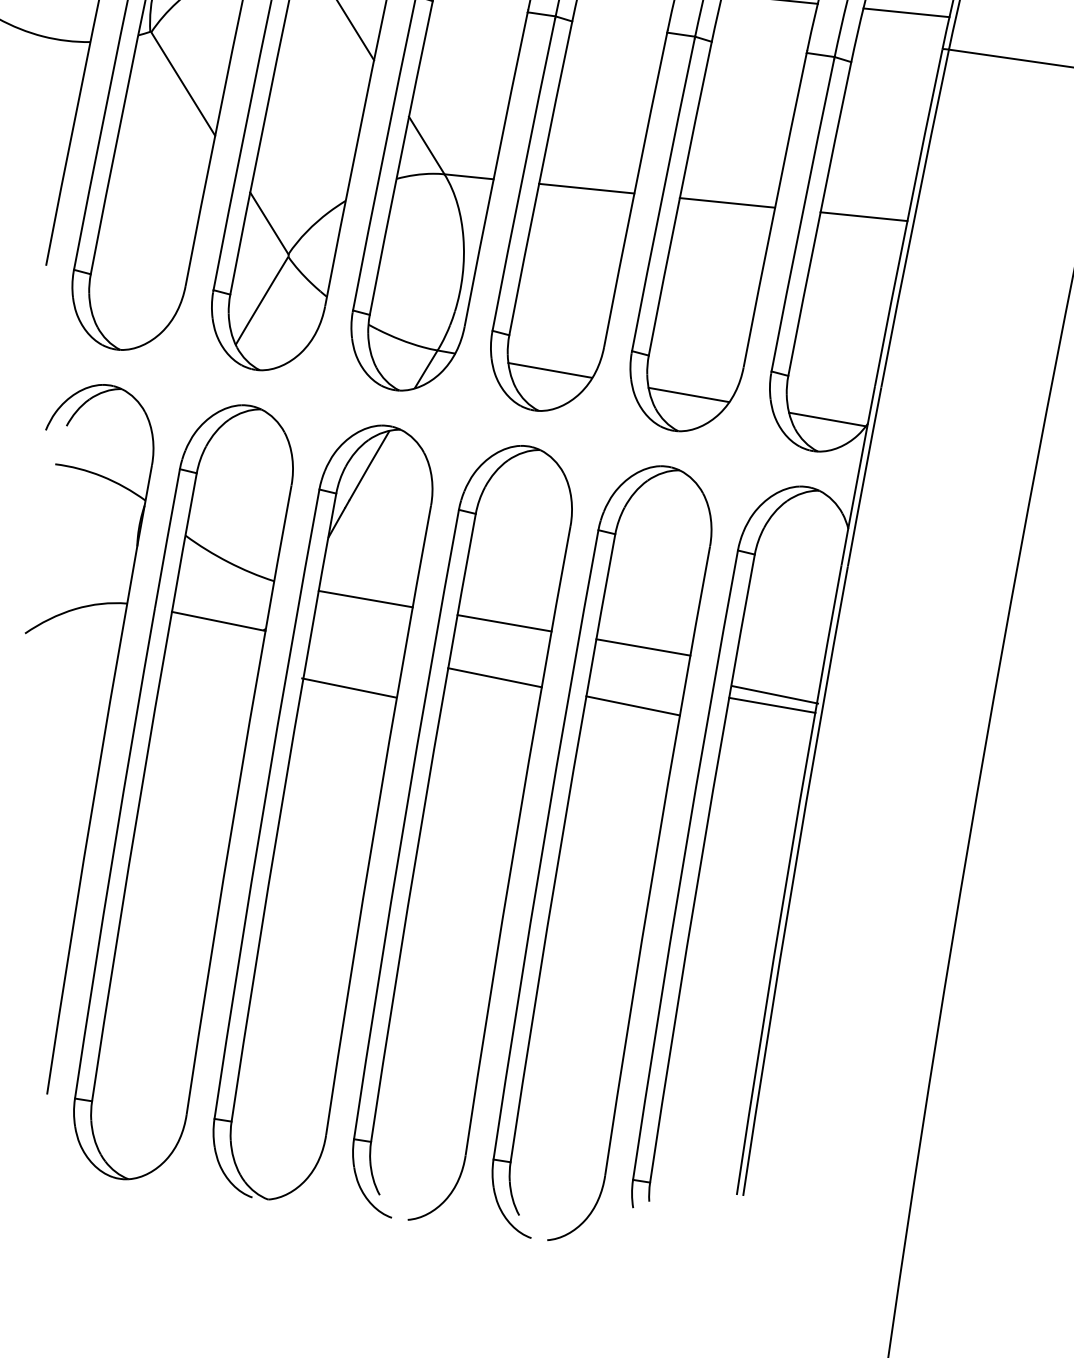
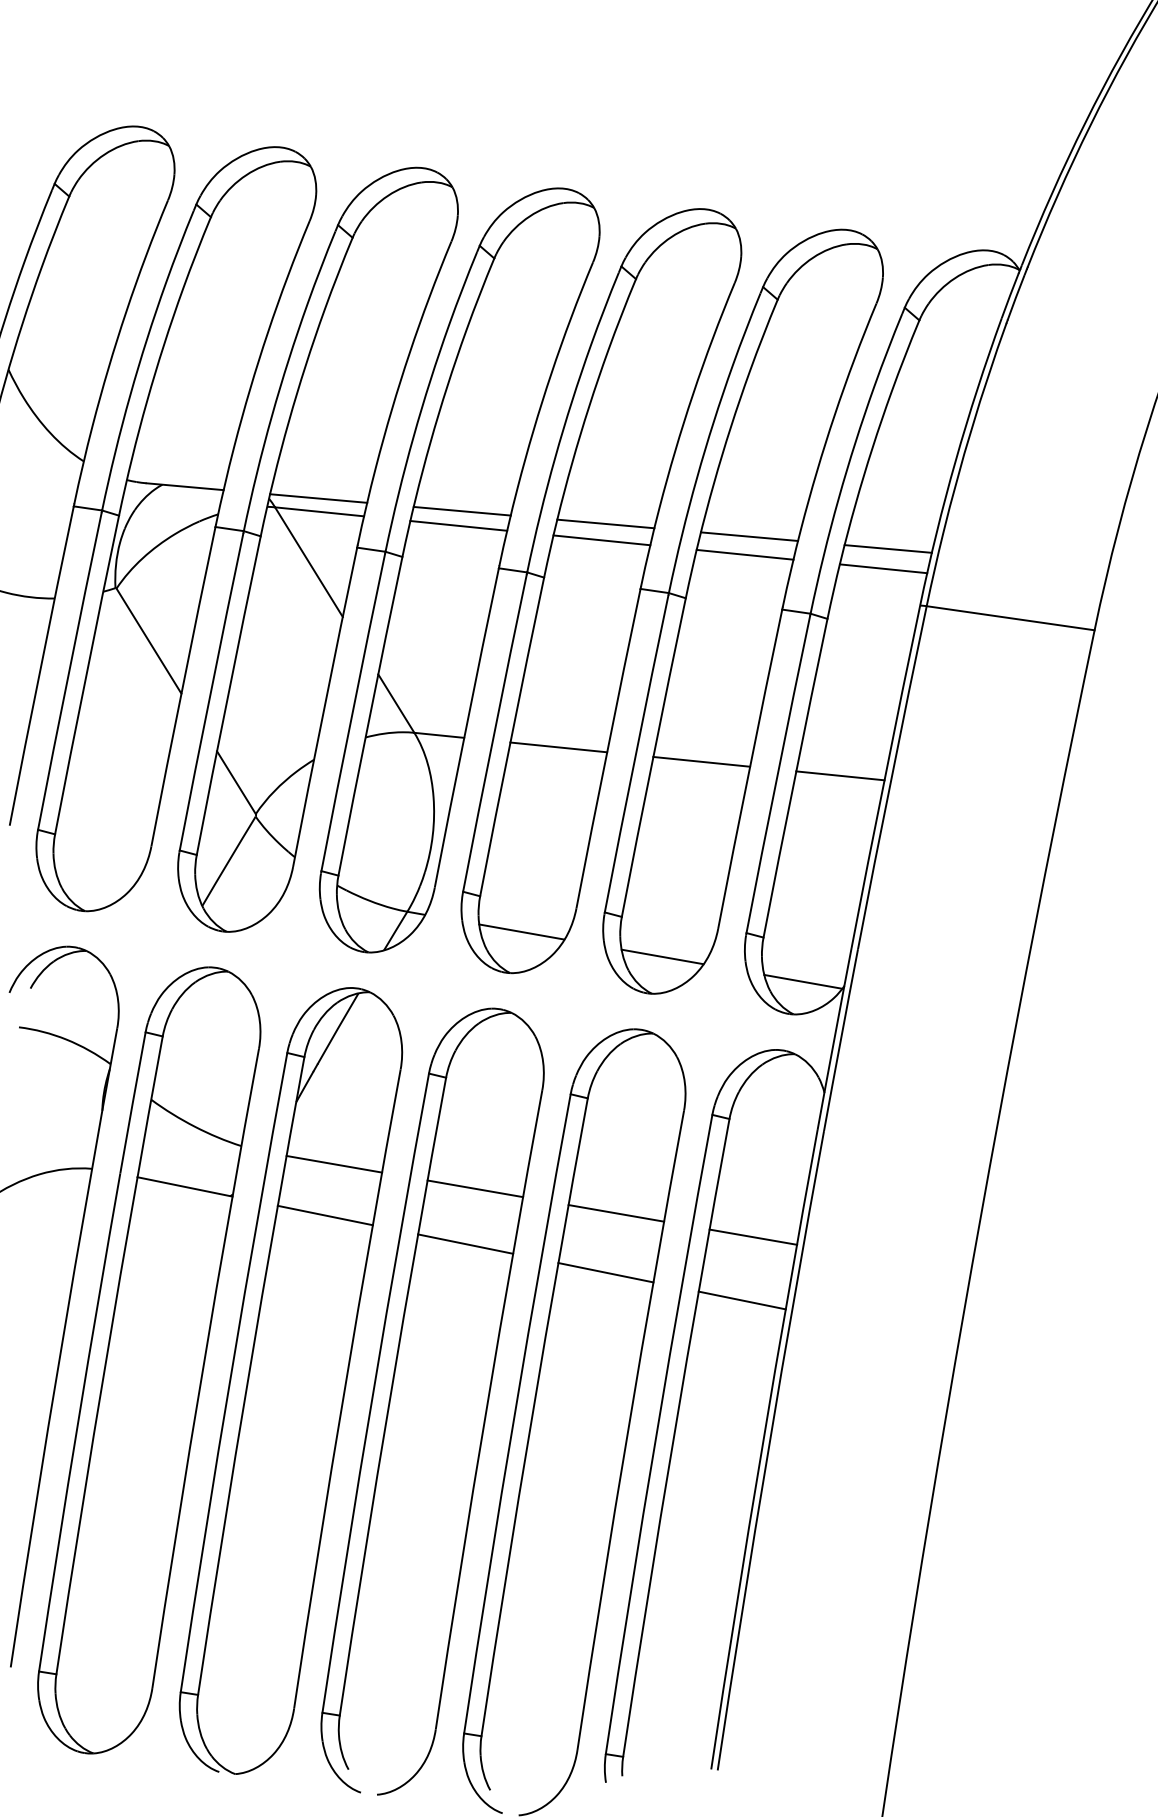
line: (348, 687) -> (324, 1215), moved
line: (774, 694) -> (741, 1300), moved
line: (772, 704) -> (753, 1236), moved

